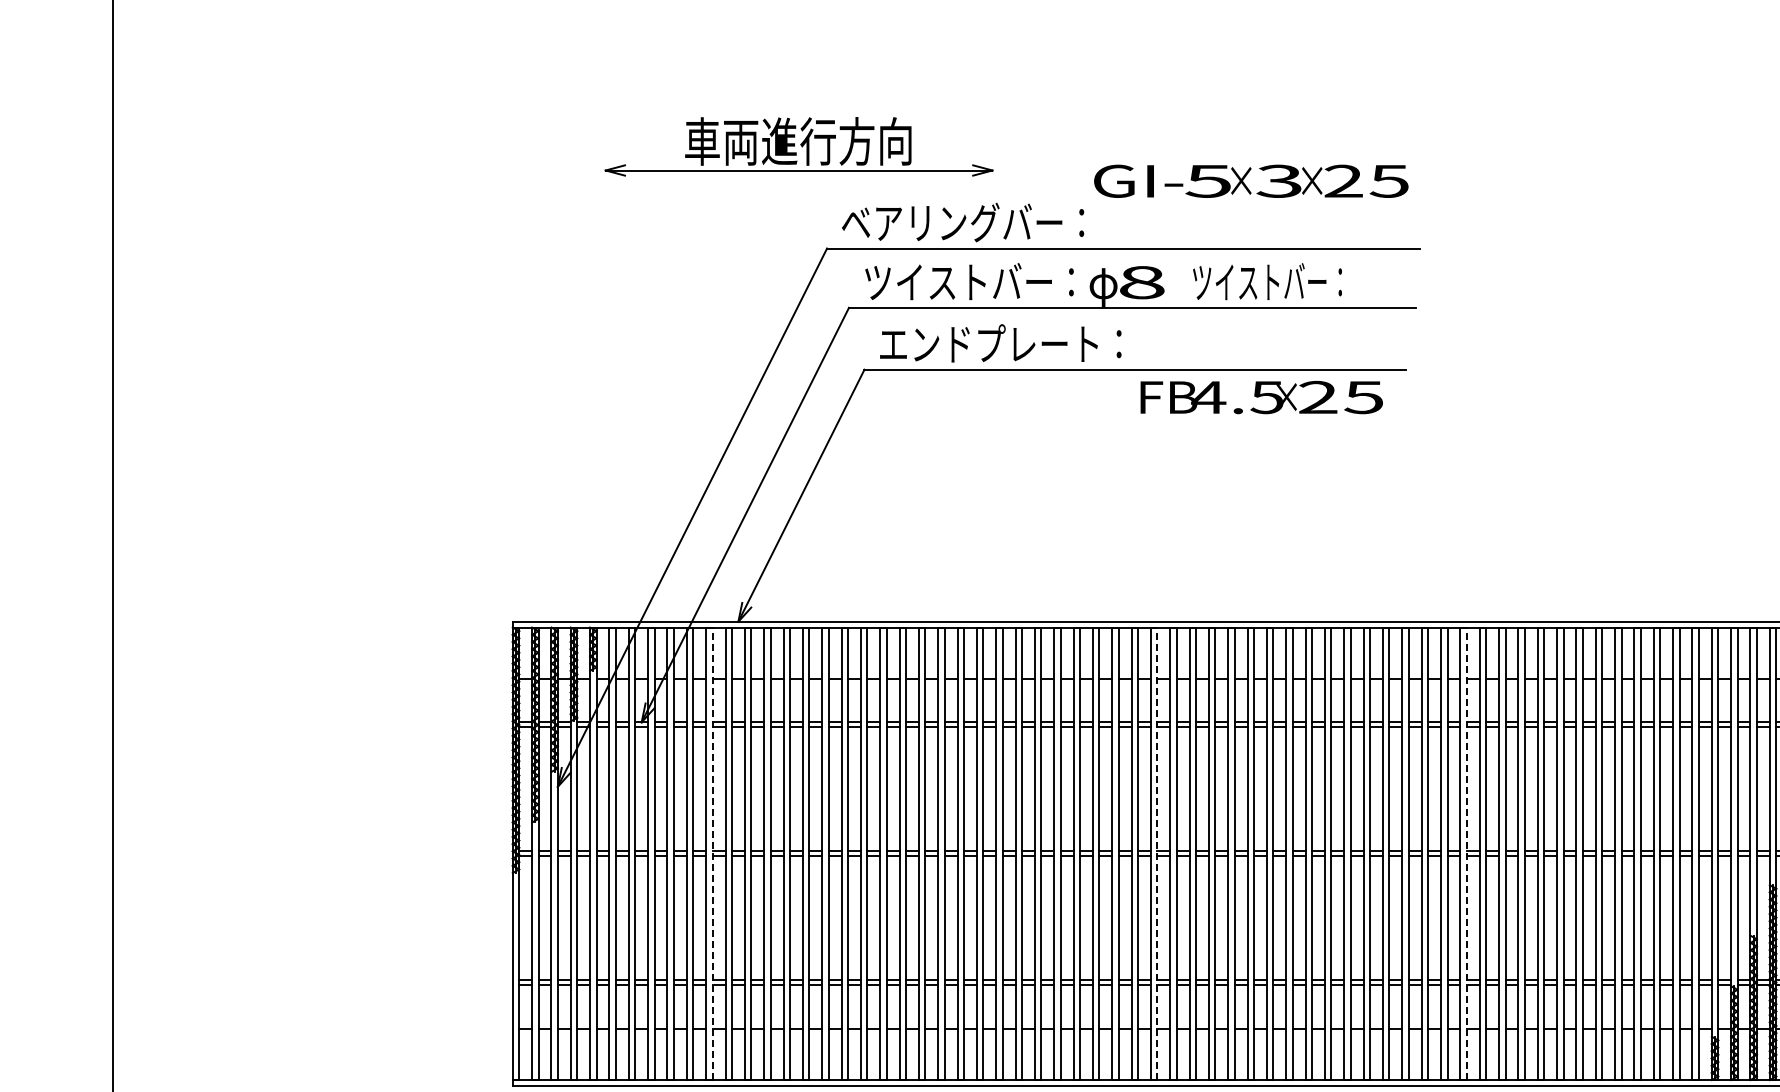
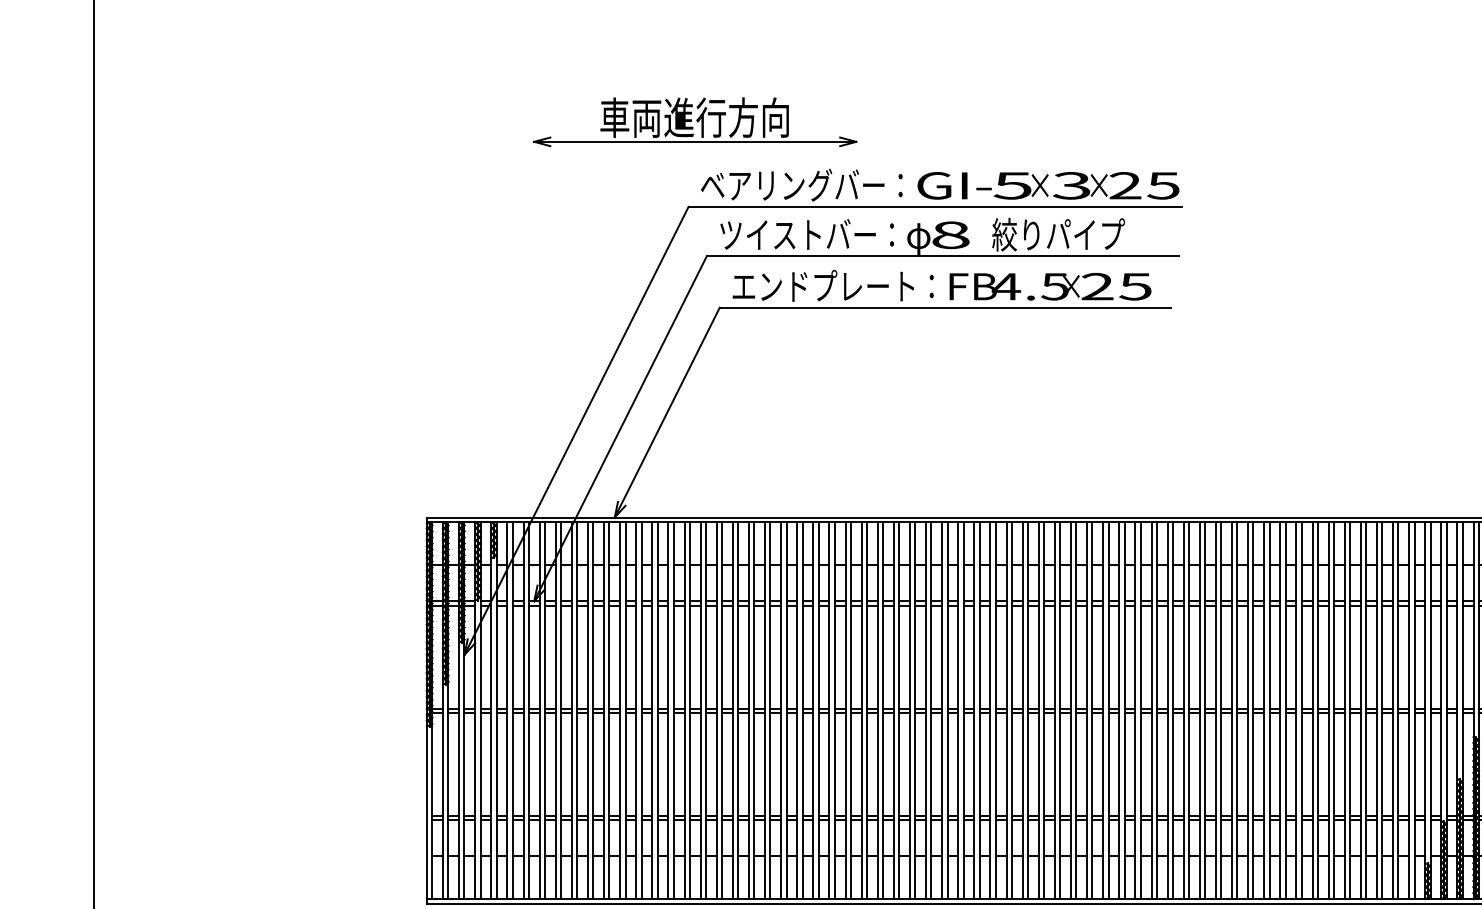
part: (798, 146) -> (694, 121), moved
text: (1251, 180) -> (1048, 185), moved
text: (1271, 281) -> (1058, 234), ツイストバー： -> 絞りパイプ
text: (1261, 397) -> (1050, 286), moved
line: (712, 853) -> (593, 710), dashed -> solid
line: (1157, 853) -> (963, 710), dashed -> solid
line: (1466, 853) -> (1220, 710), dashed -> solid

